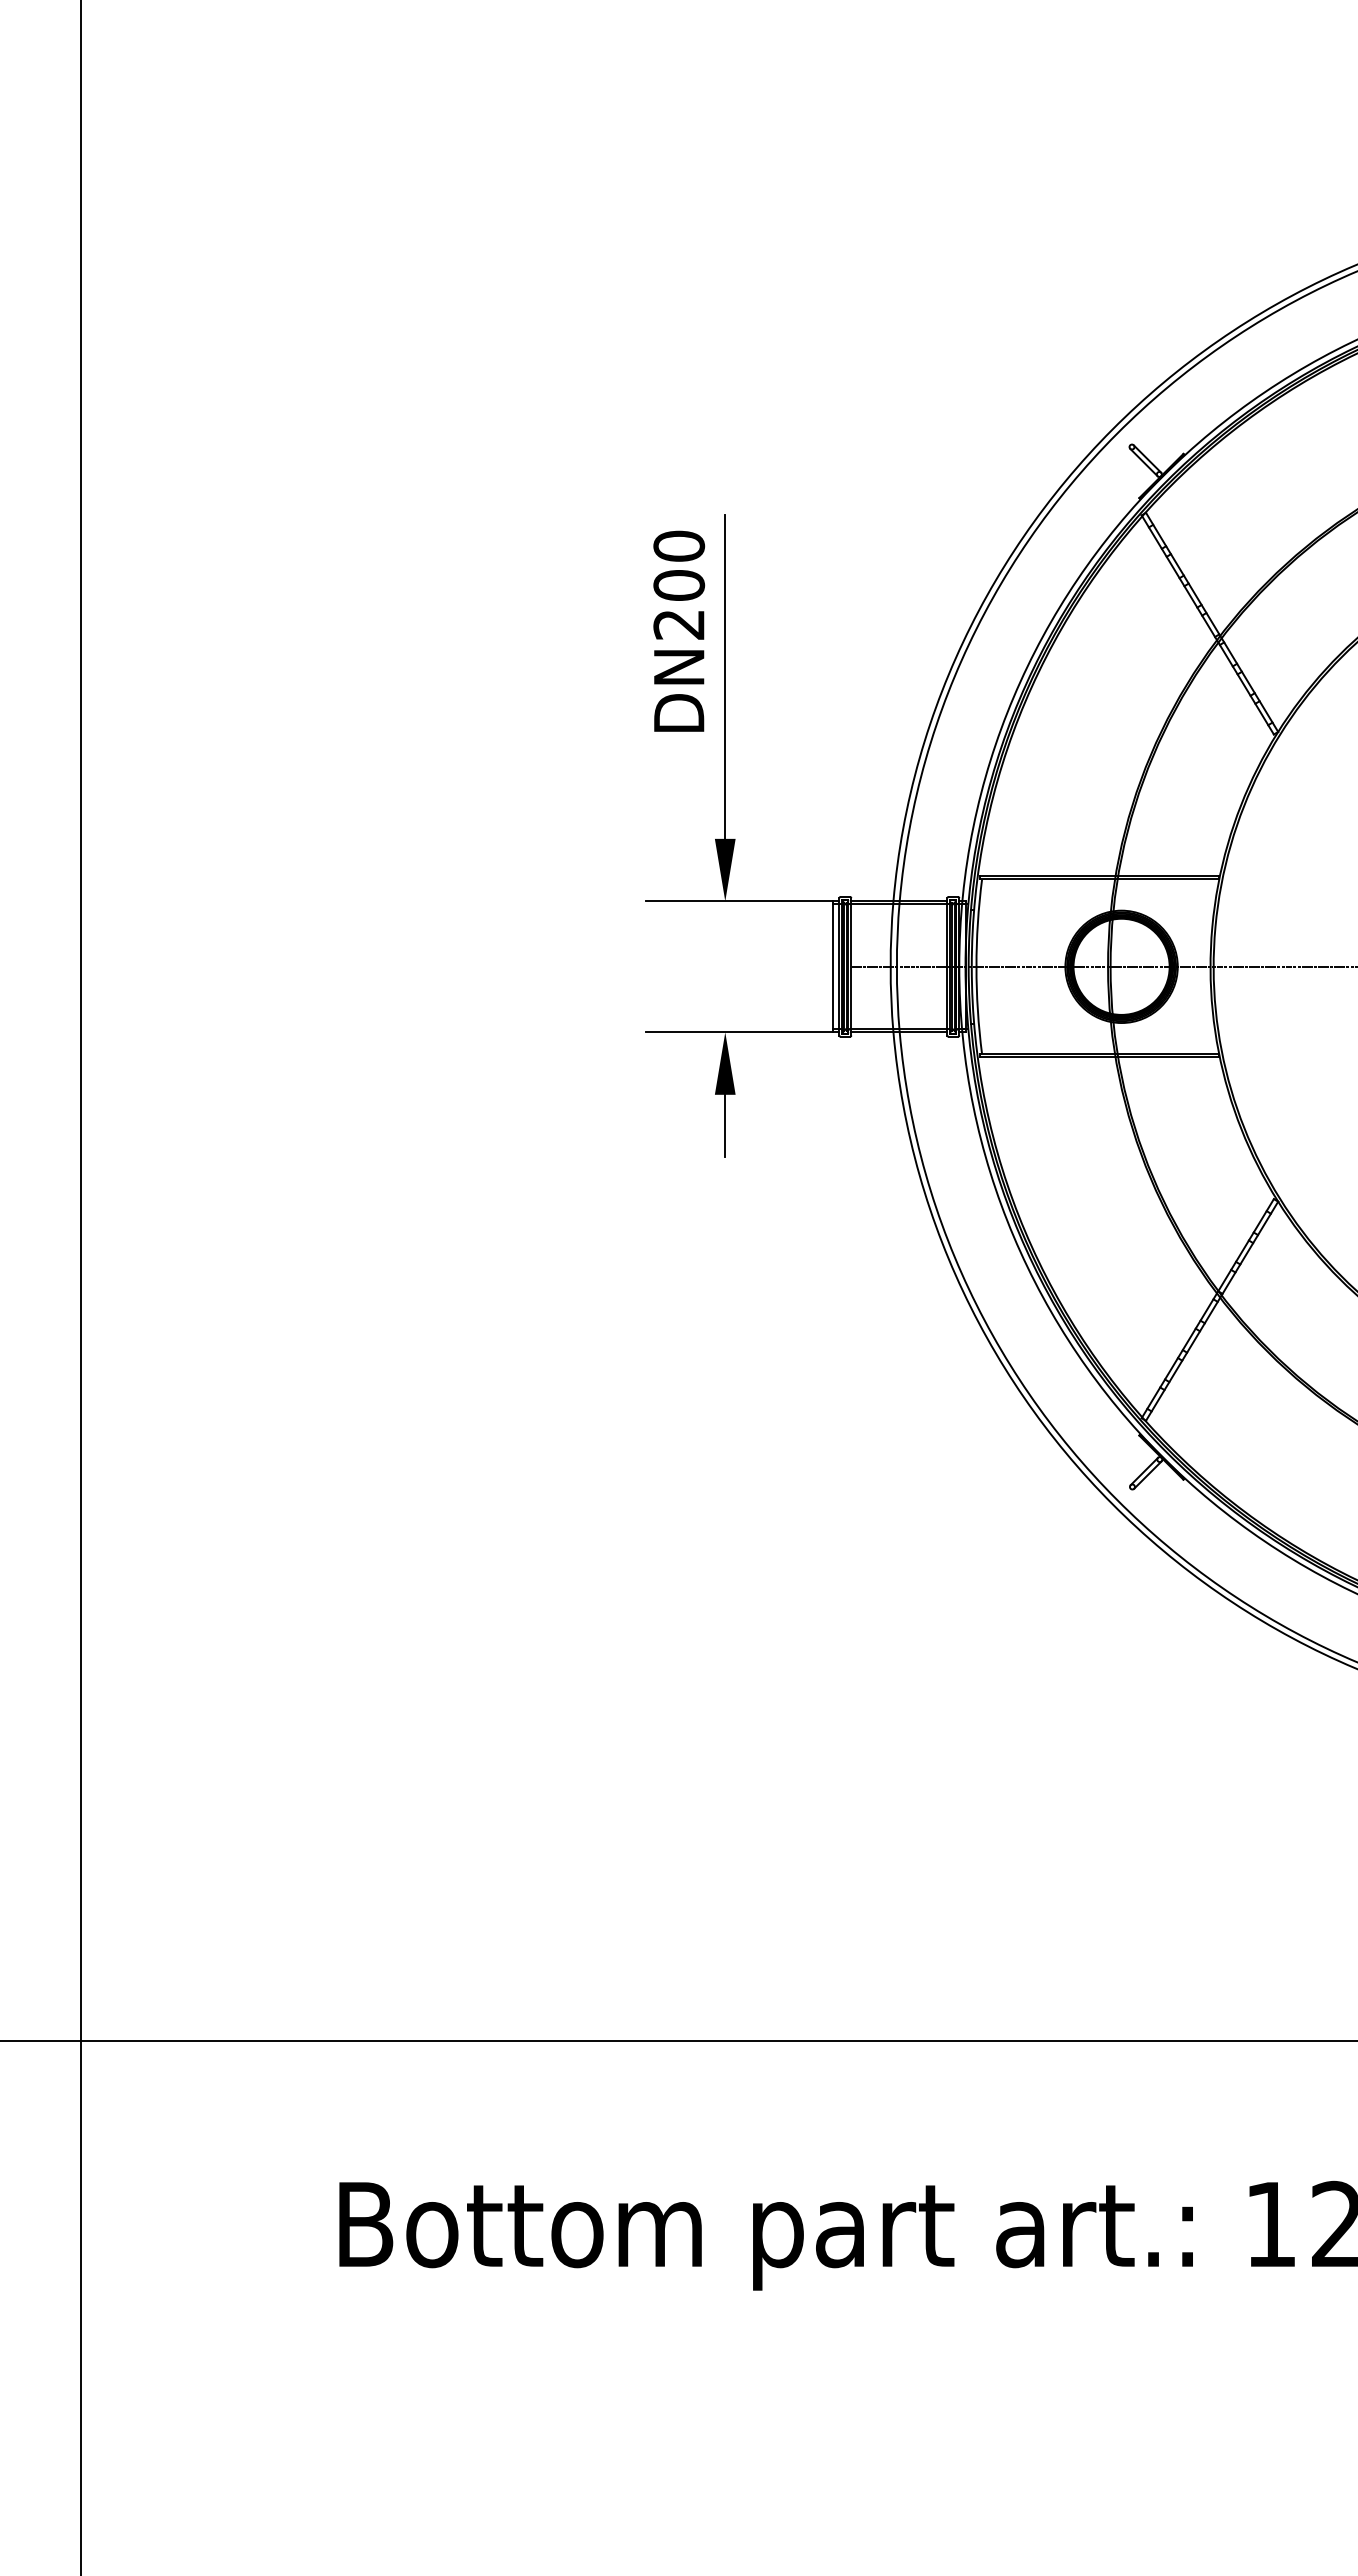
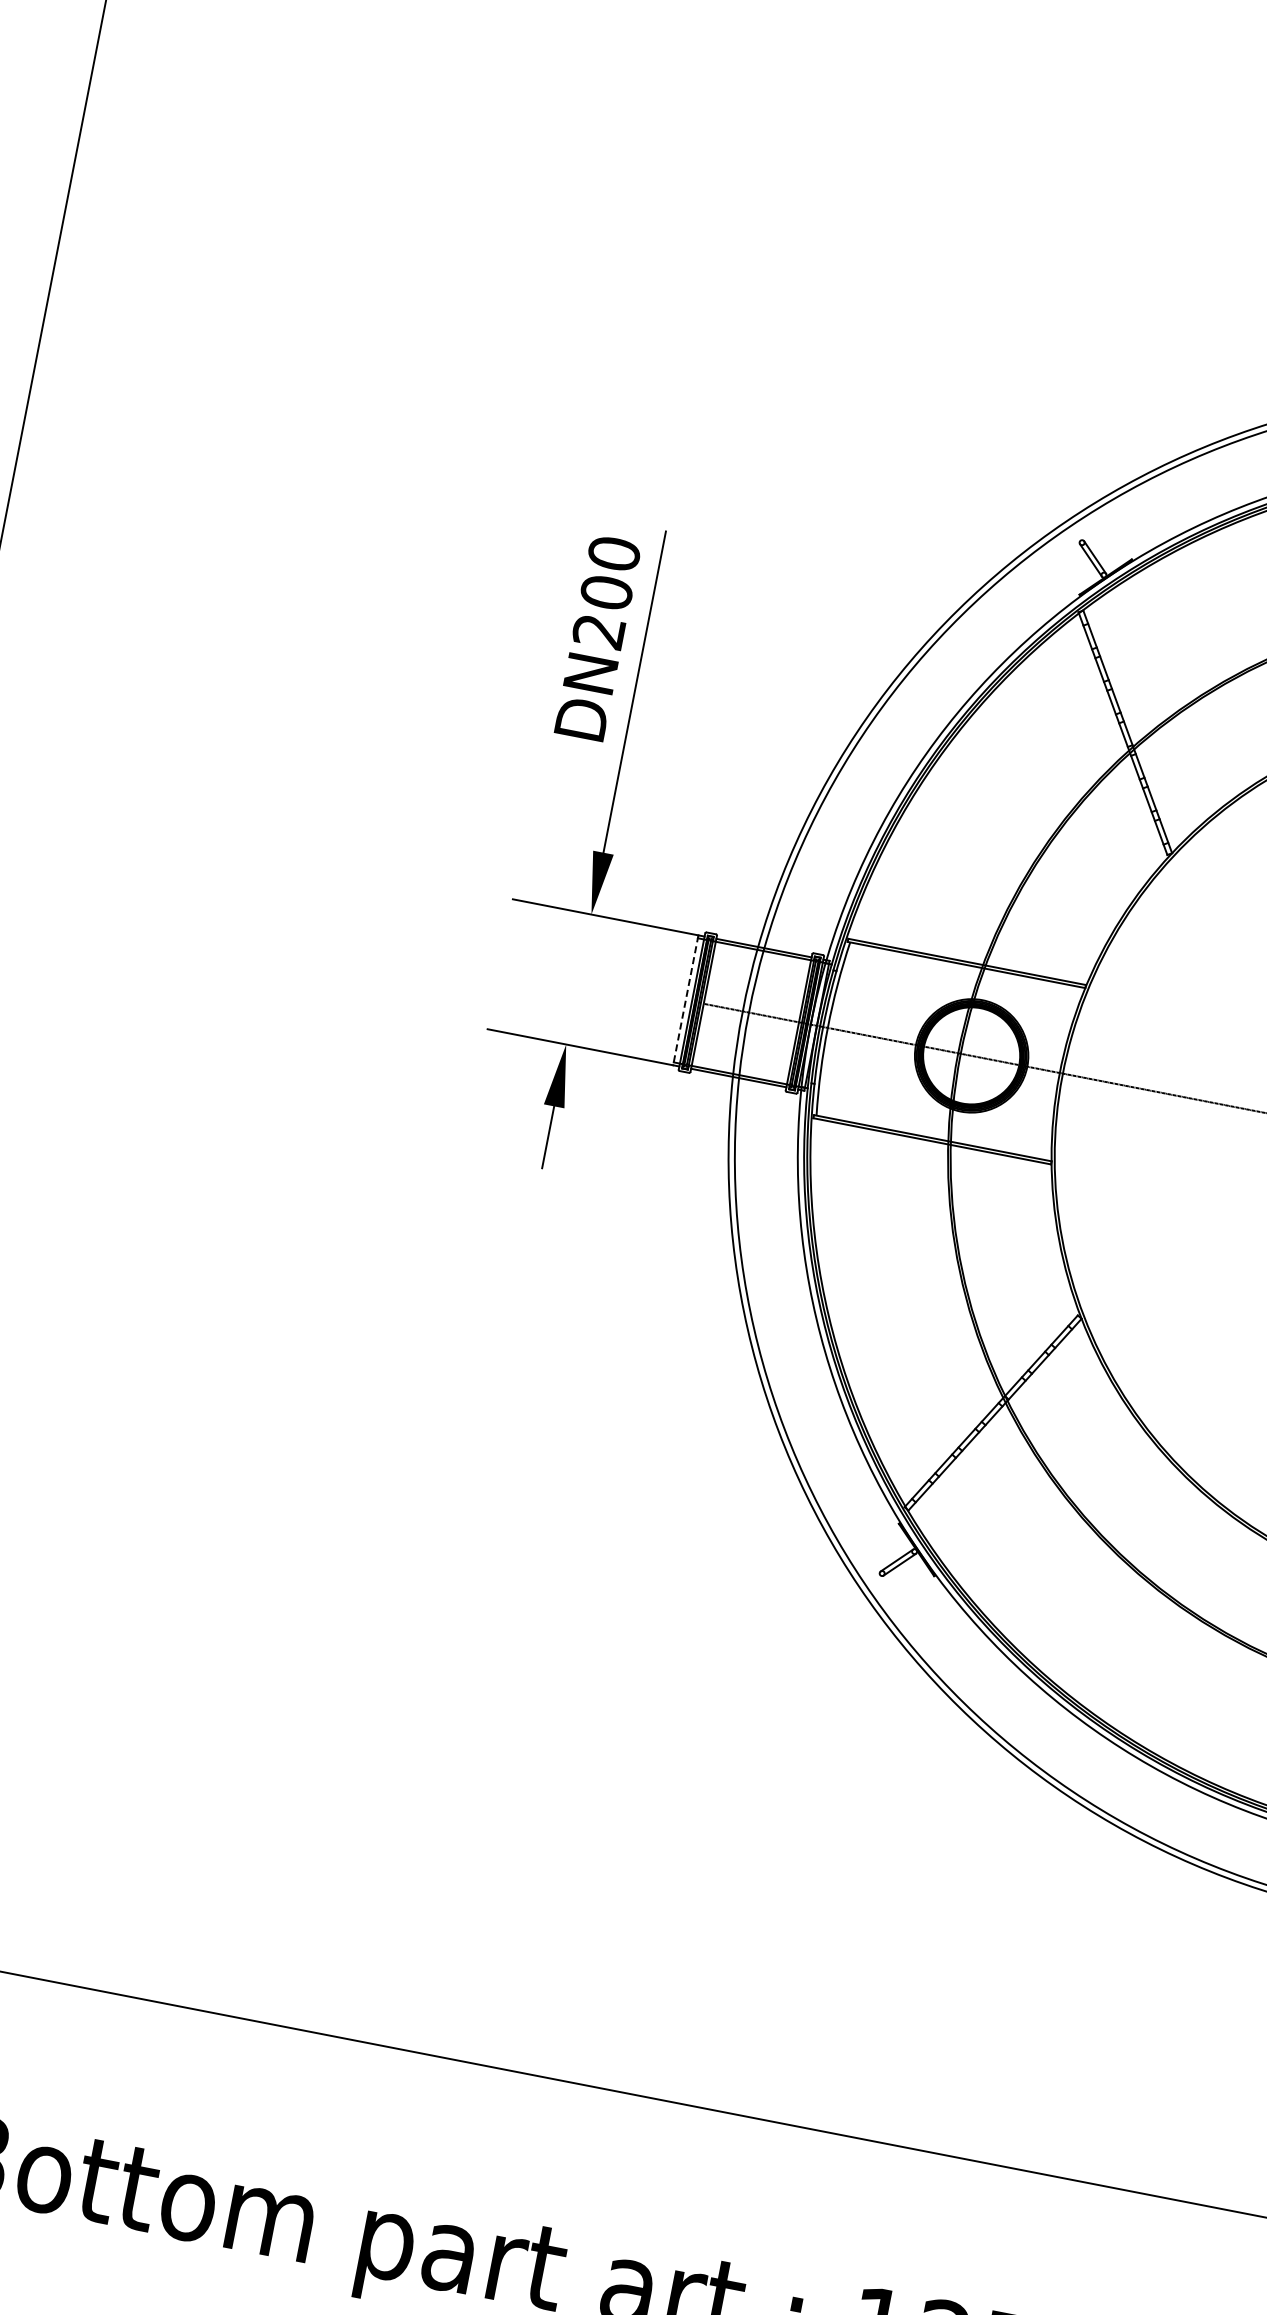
line: (833, 966) -> (686, 1000), solid -> dashed

